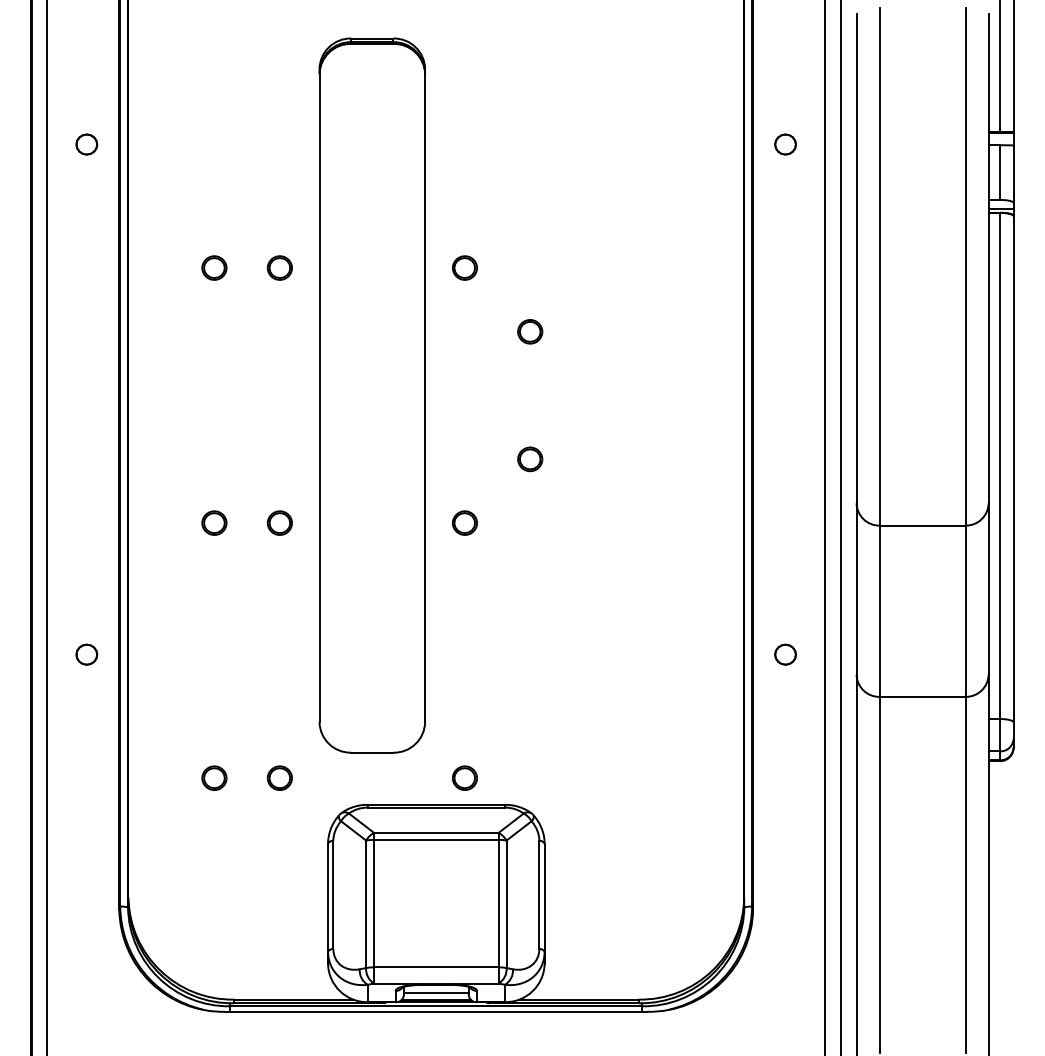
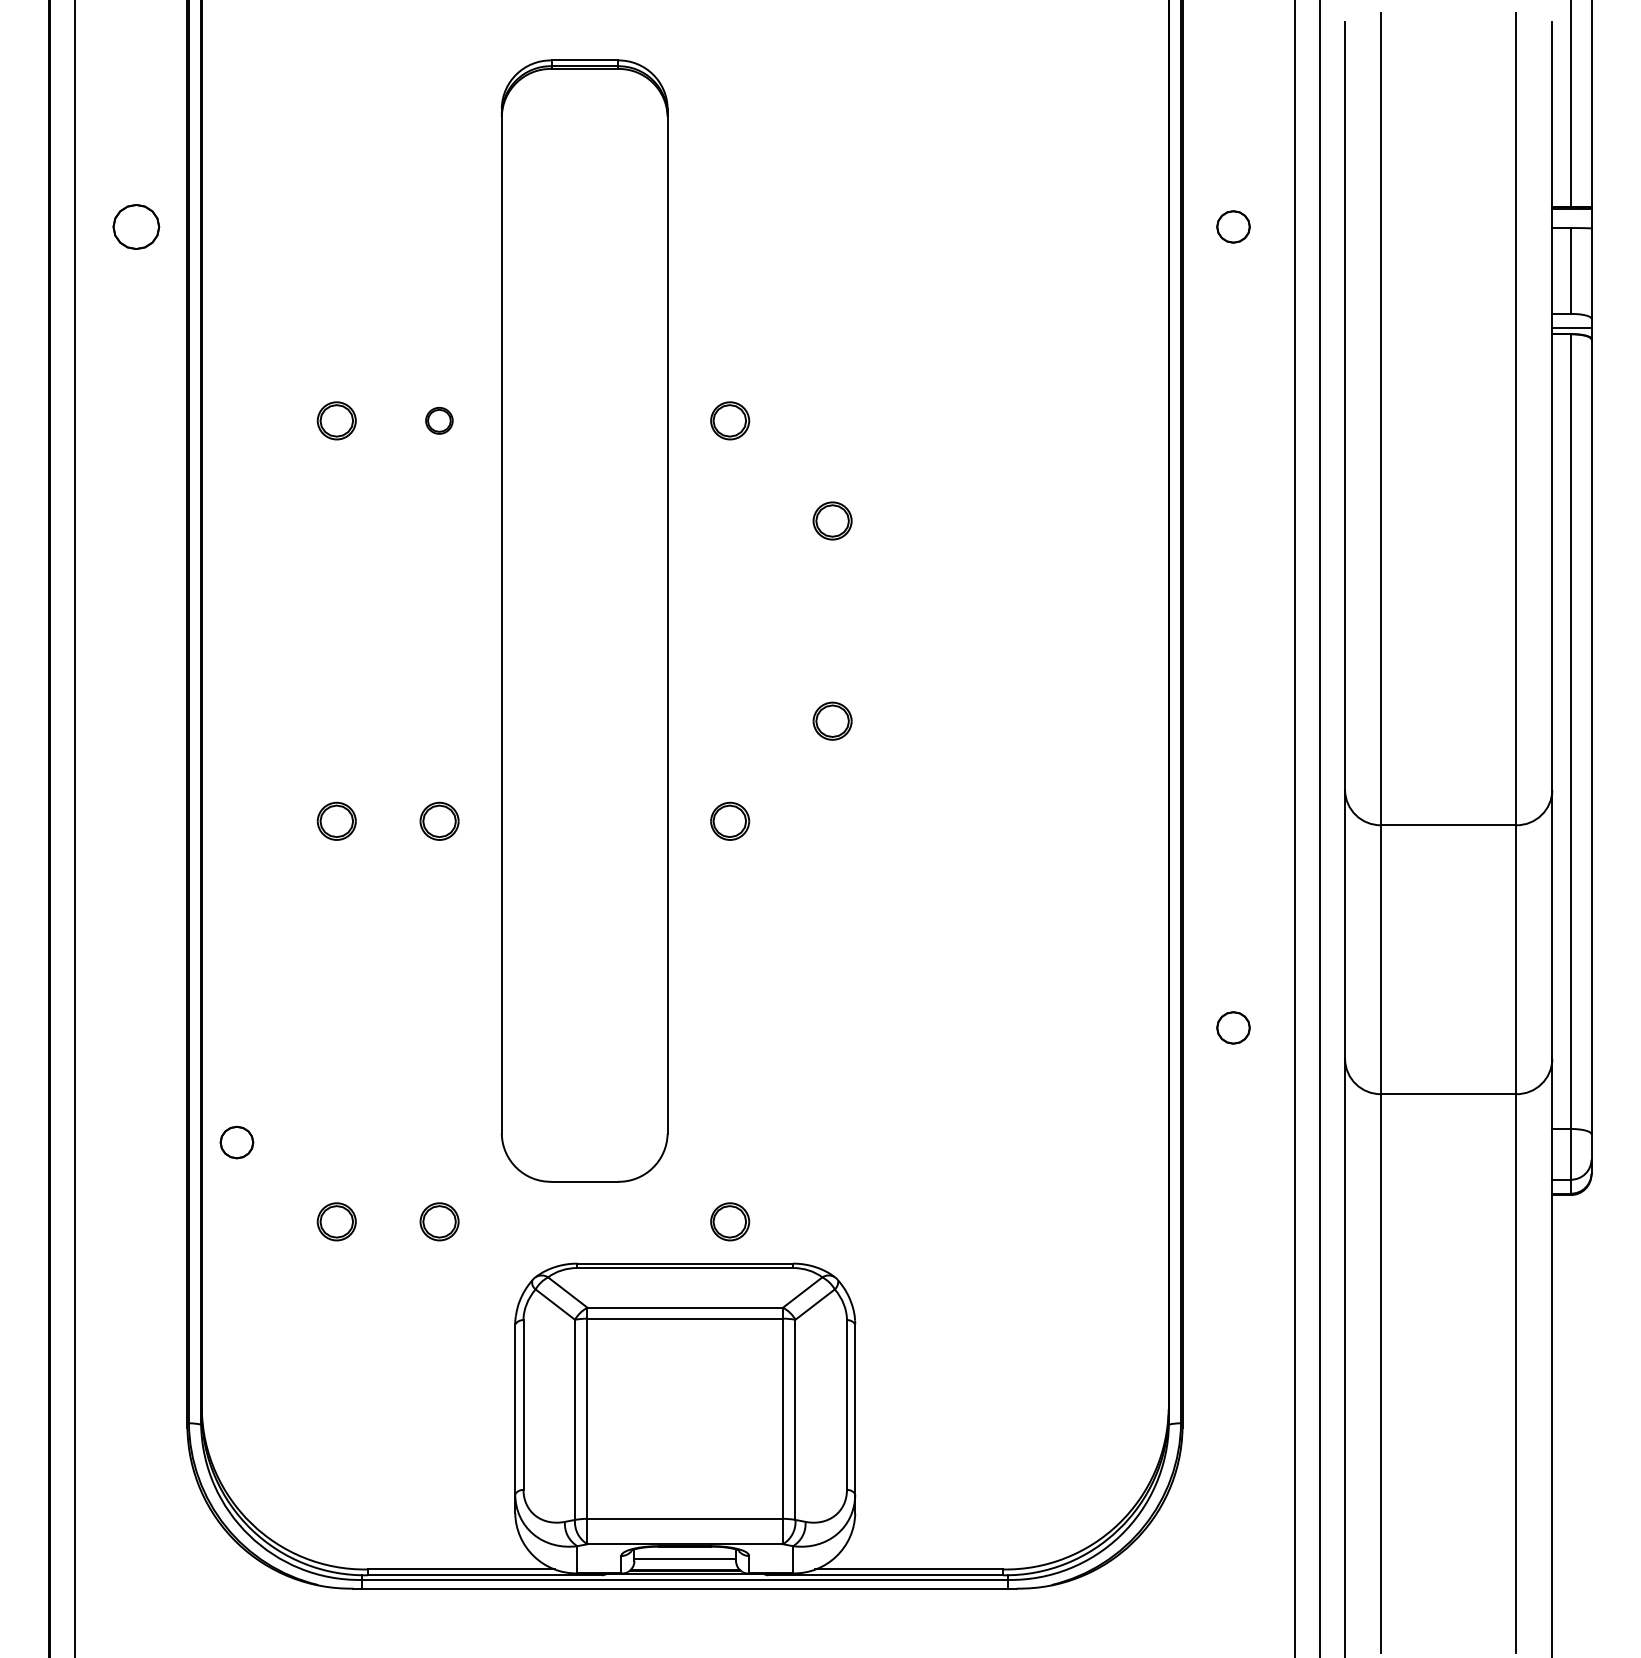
part: (86, 144) -> (135, 226), size x1.4
part: (279, 267) -> (438, 419), size x0.7
part: (86, 654) -> (236, 1142), moved

